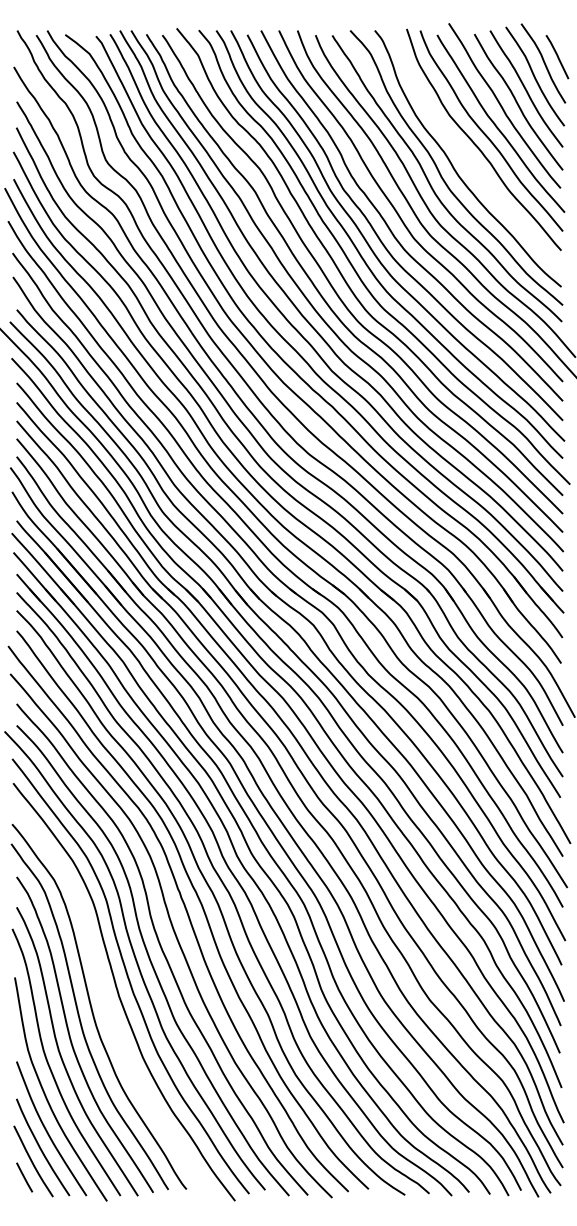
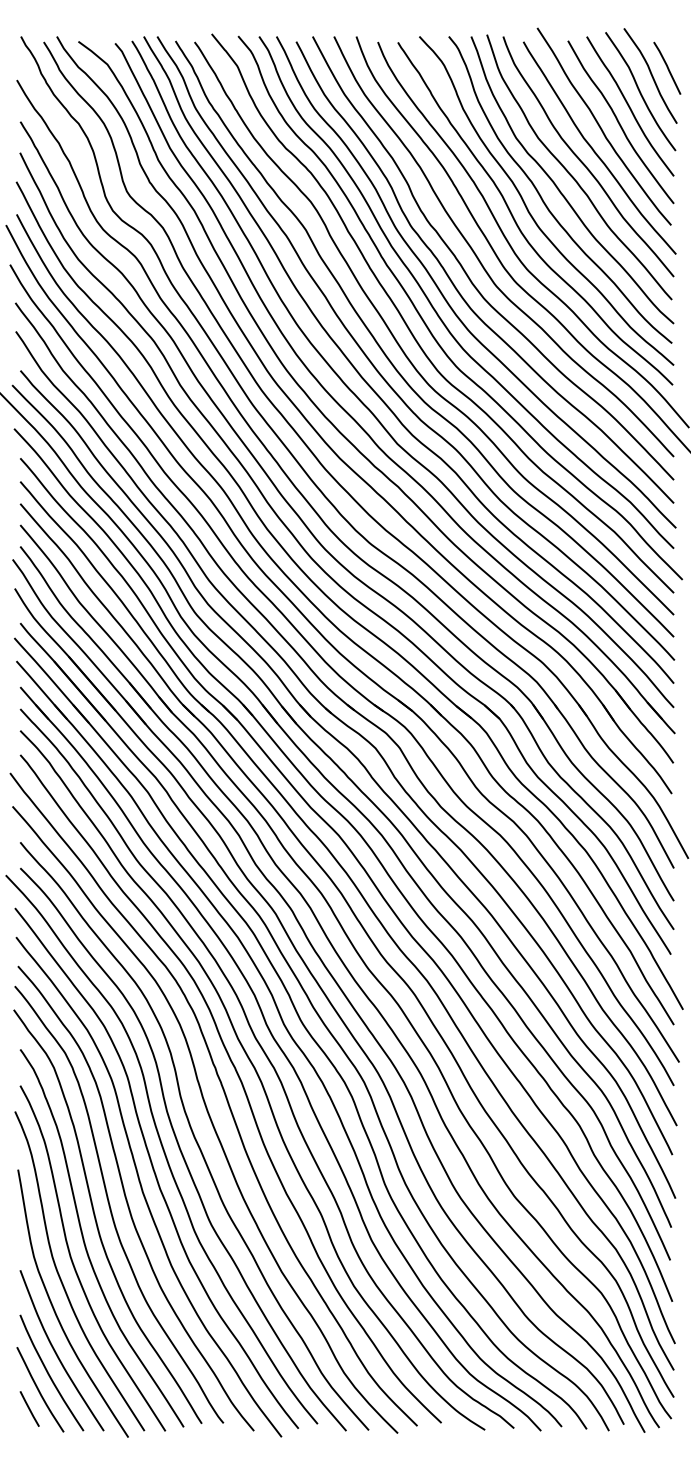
curve: (469, 160) -> (561, 191), added
curve: (106, 1002) -> (127, 1199), added

